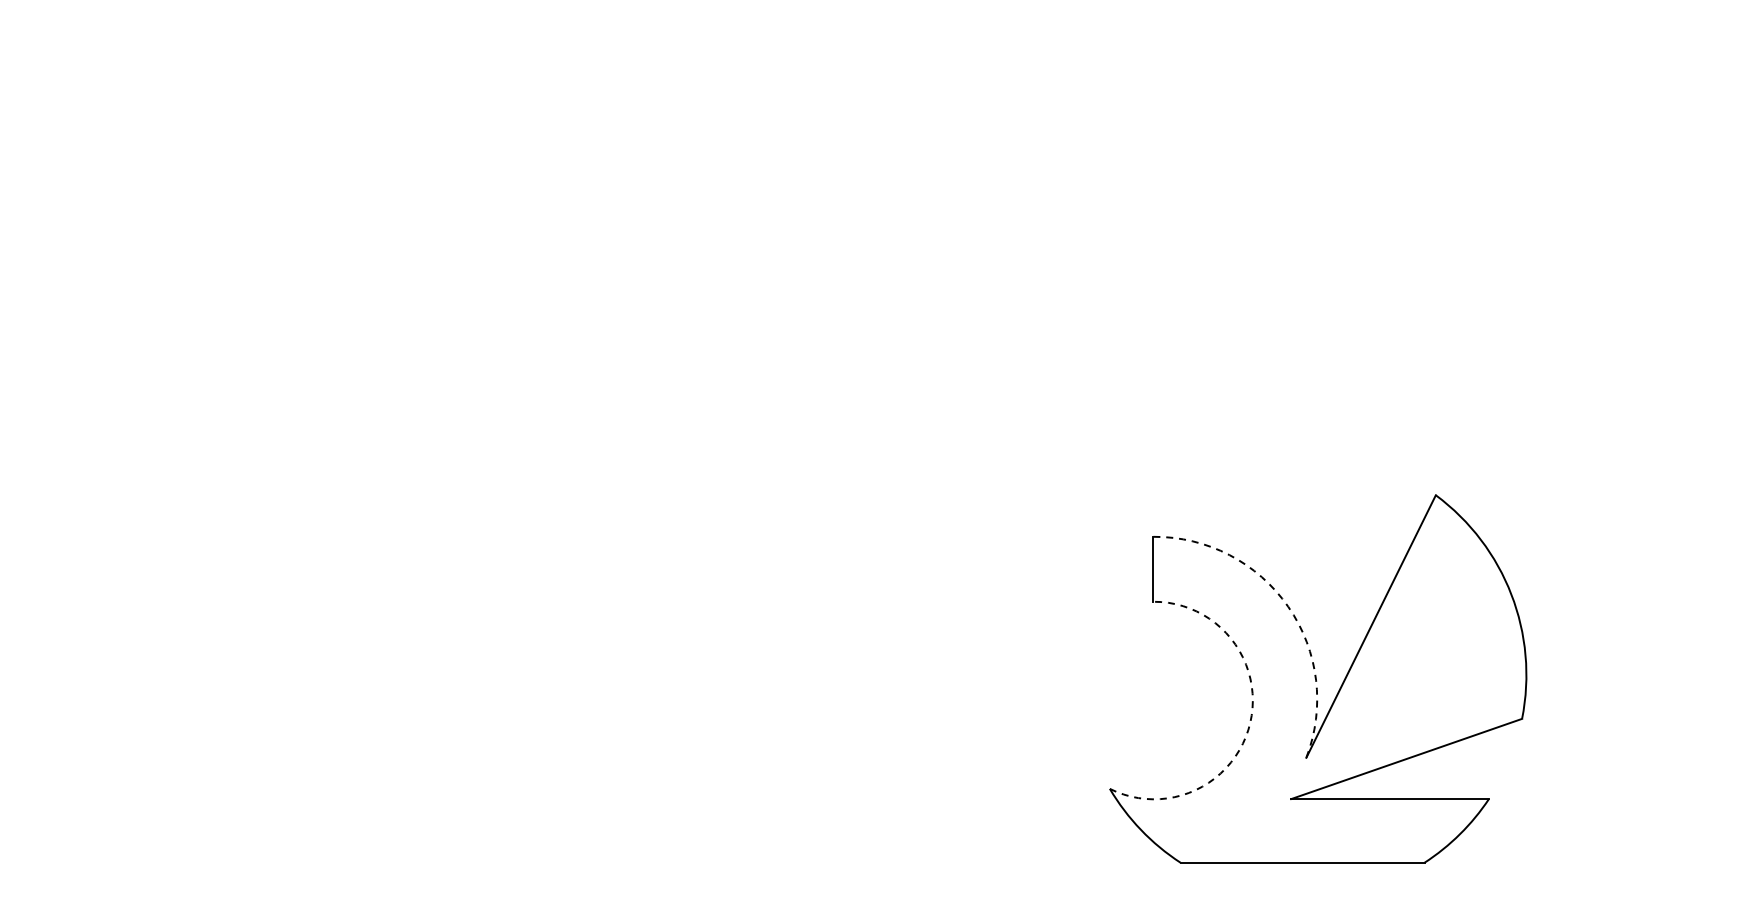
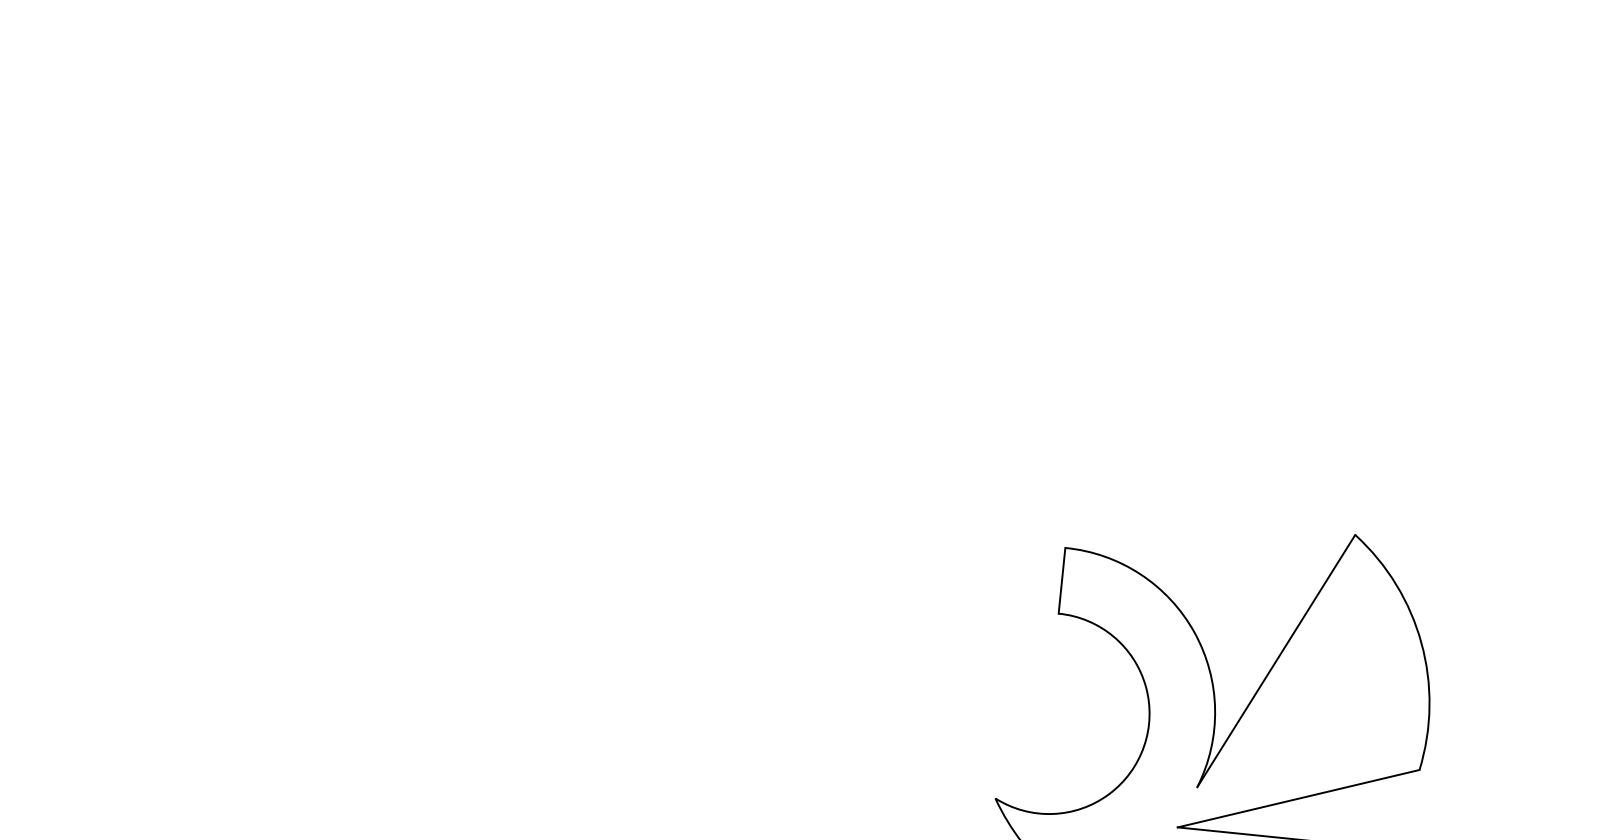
arc: (1288, 606) -> (1194, 632), dashed -> solid
arc: (1250, 722) -> (1144, 745), dashed -> solid

